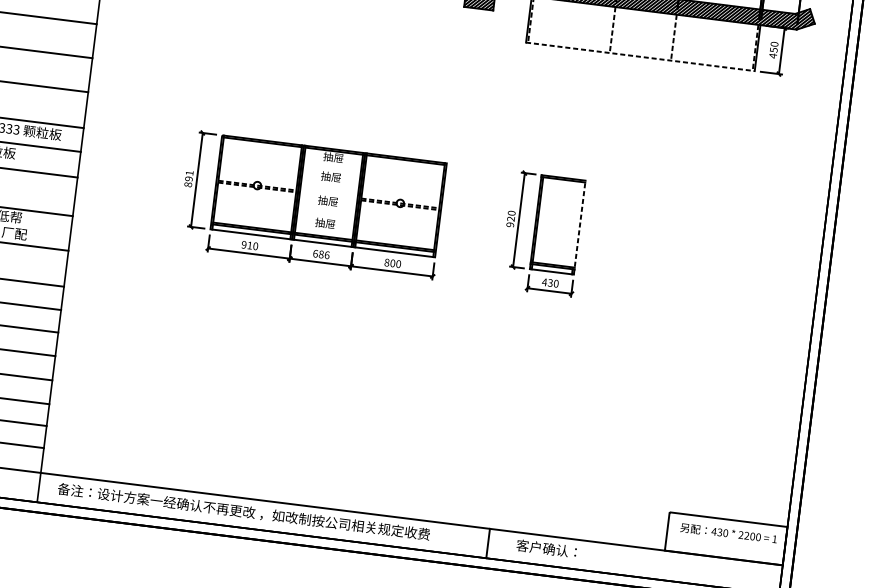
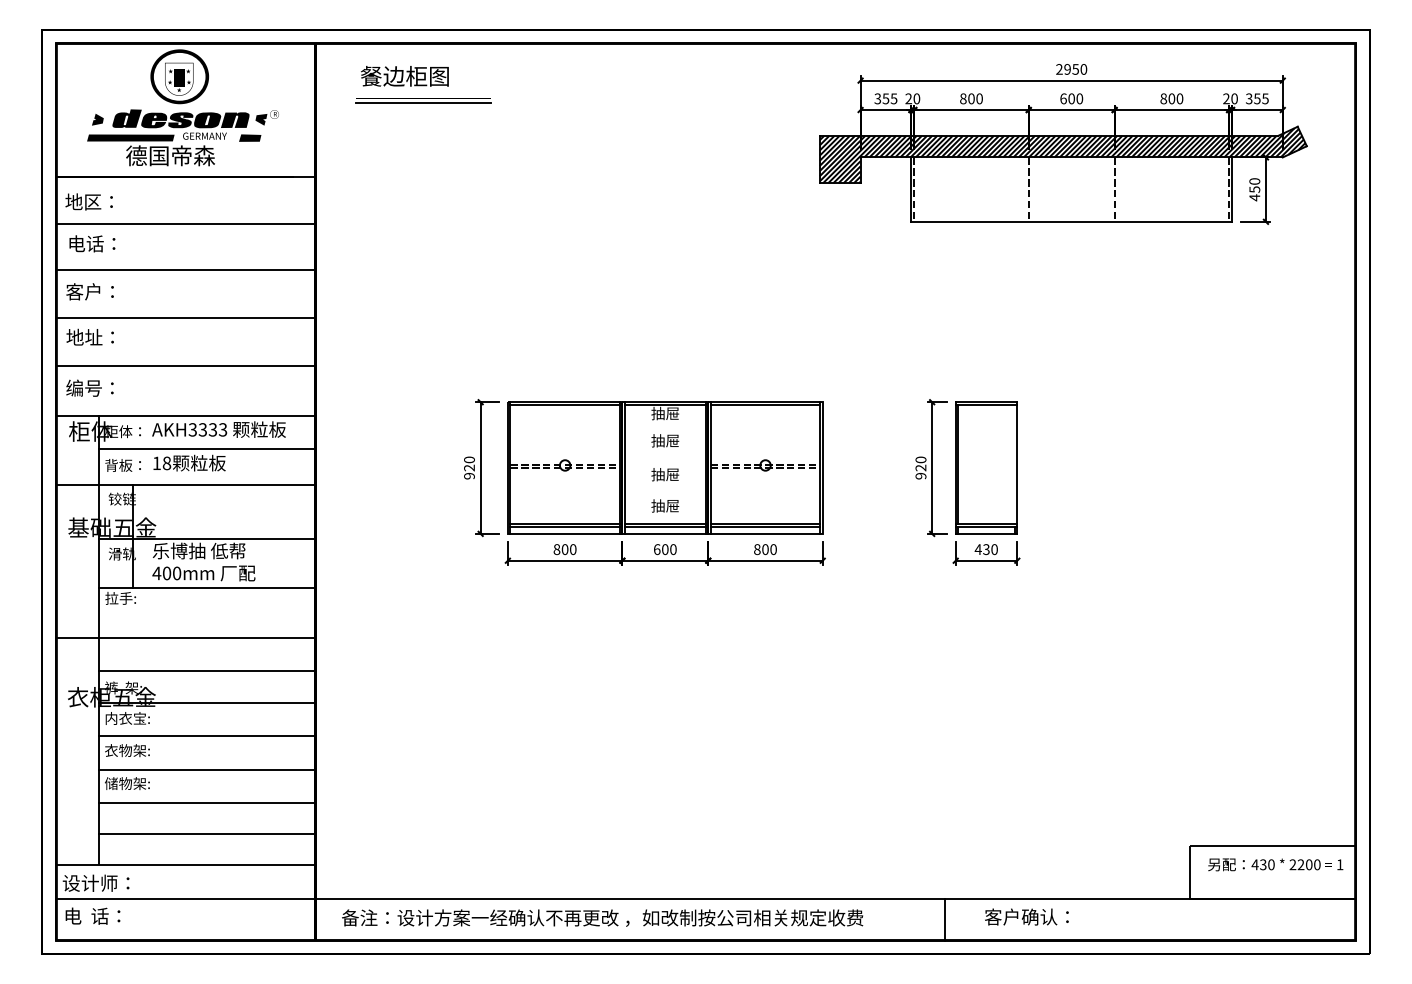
line: (640, 56) -> (1072, 221), dashed -> solid
text: (189, 178) -> (469, 467), 891 -> 920
line: (579, 227) -> (1017, 468), dashed -> solid
text: (246, 245) -> (560, 549), 910 -> 800
text: (324, 254) -> (669, 549), 686 -> 600

